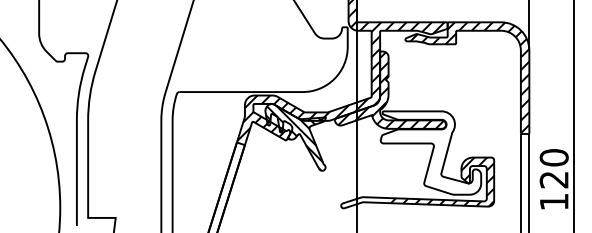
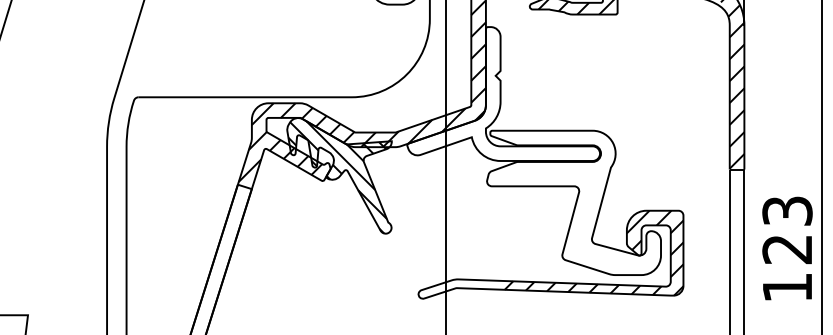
hatch: (390, 90) -> (503, 94), removed
text: (553, 157) -> (786, 210), 120 -> 123

